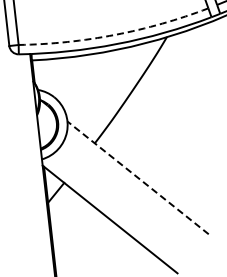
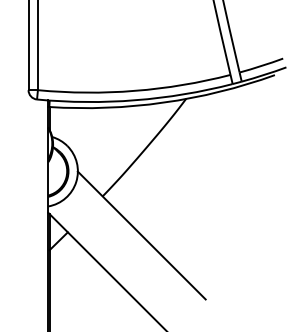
arc: (114, 34) -> (134, 90), dashed -> solid
line: (137, 177) -> (141, 235), dashed -> solid

